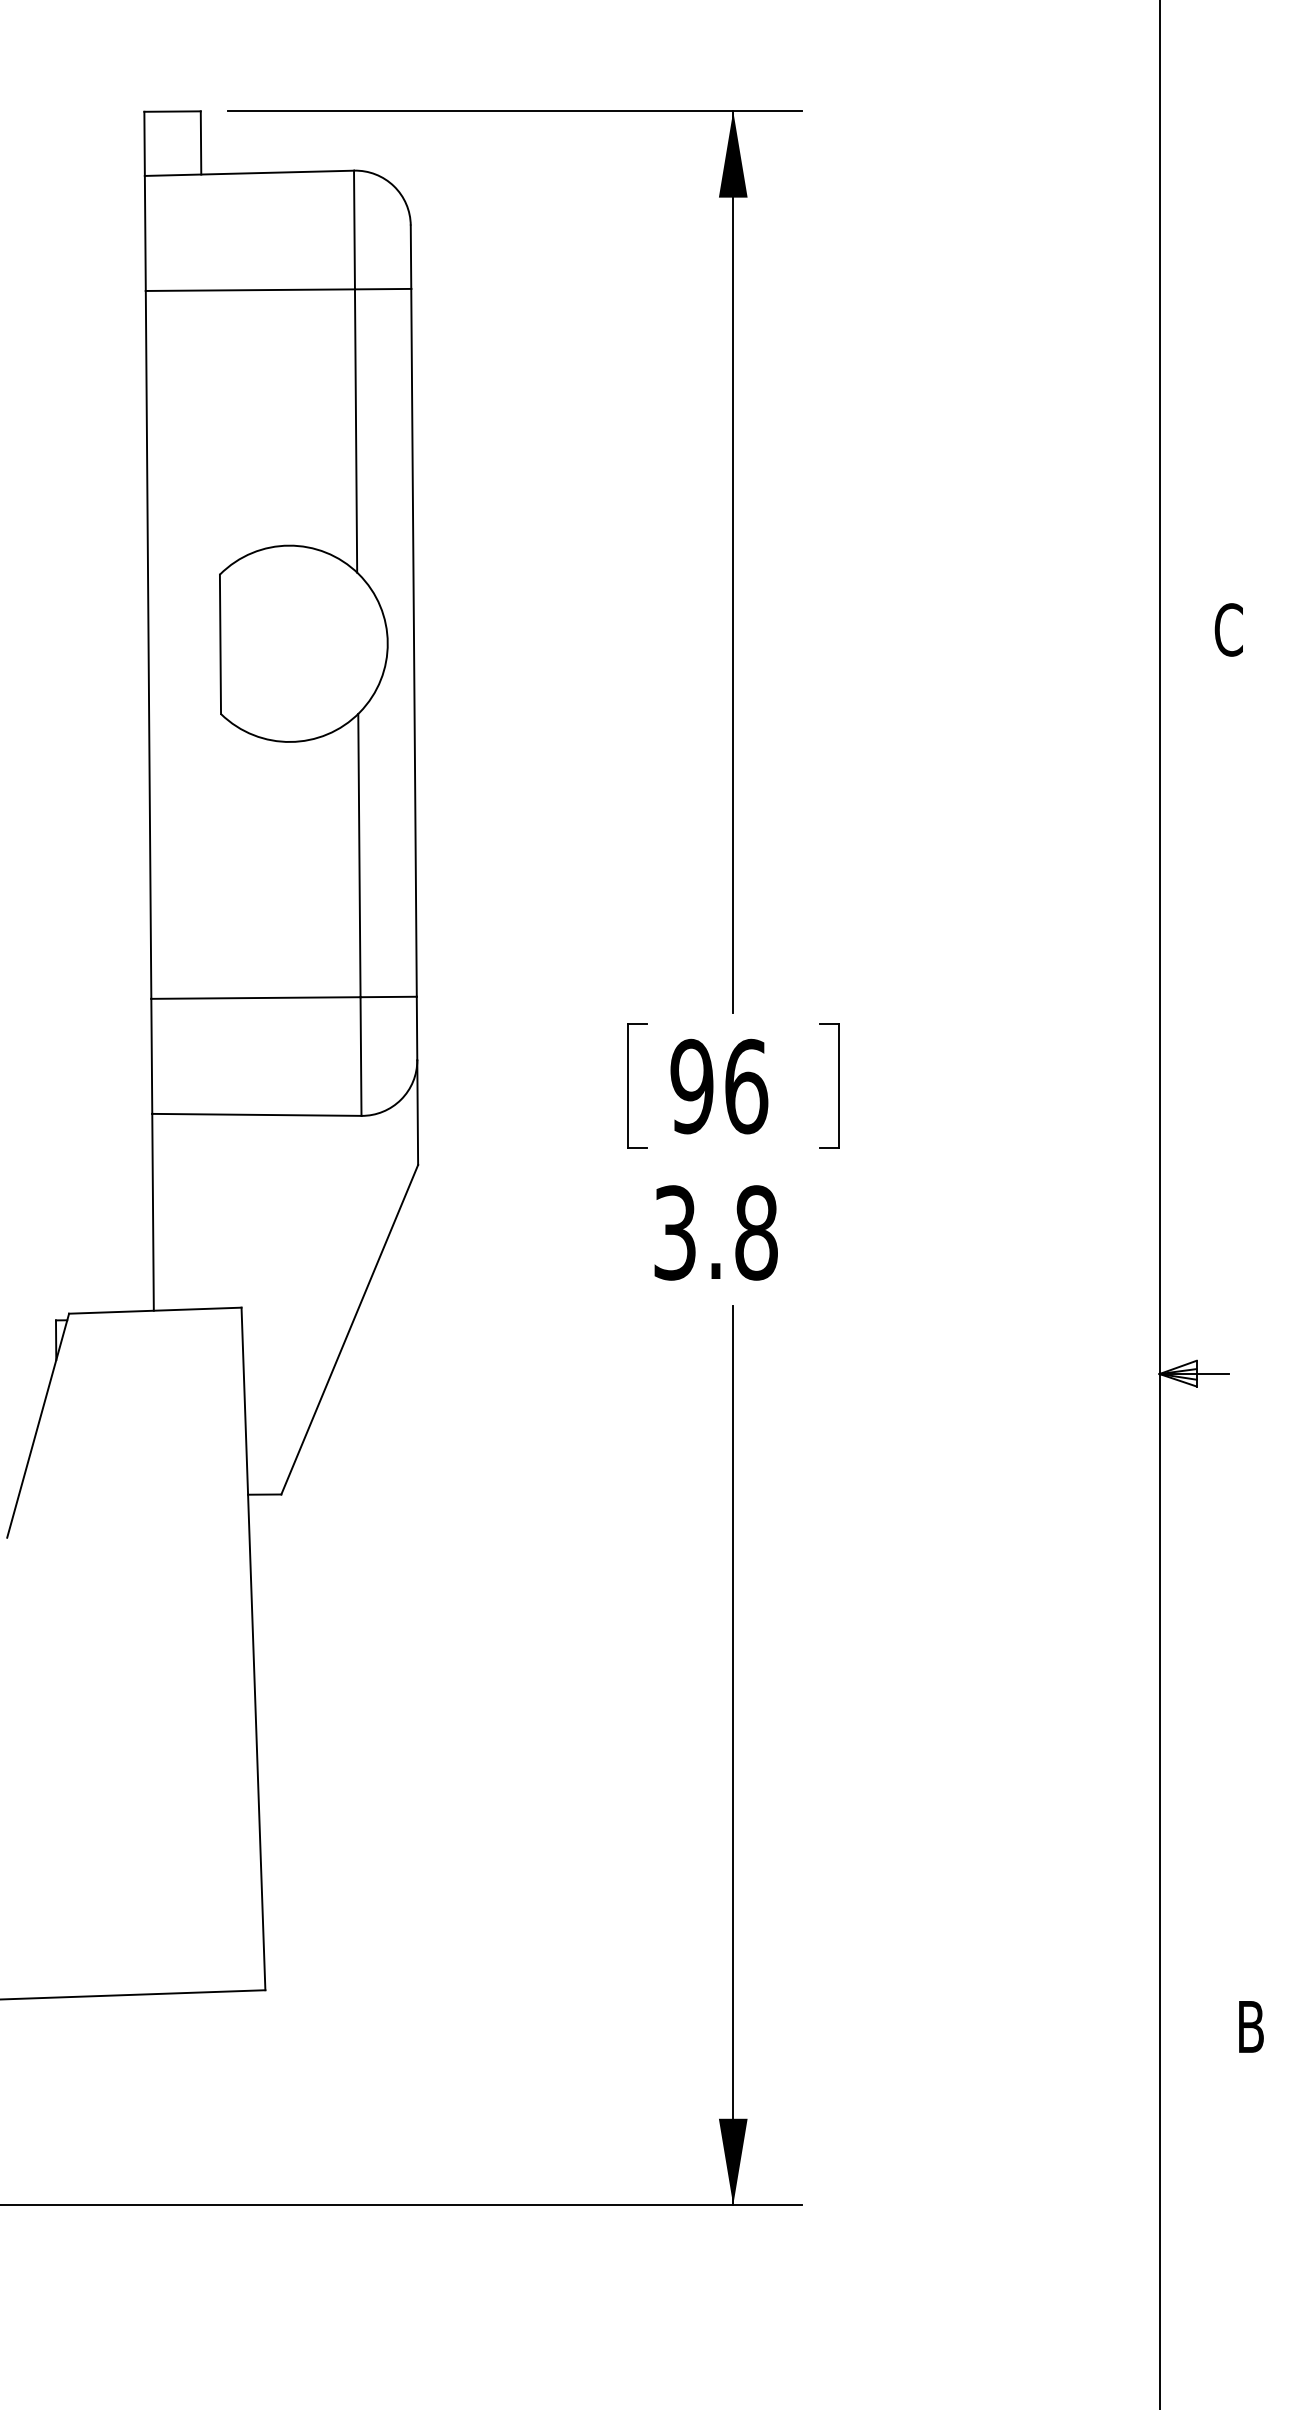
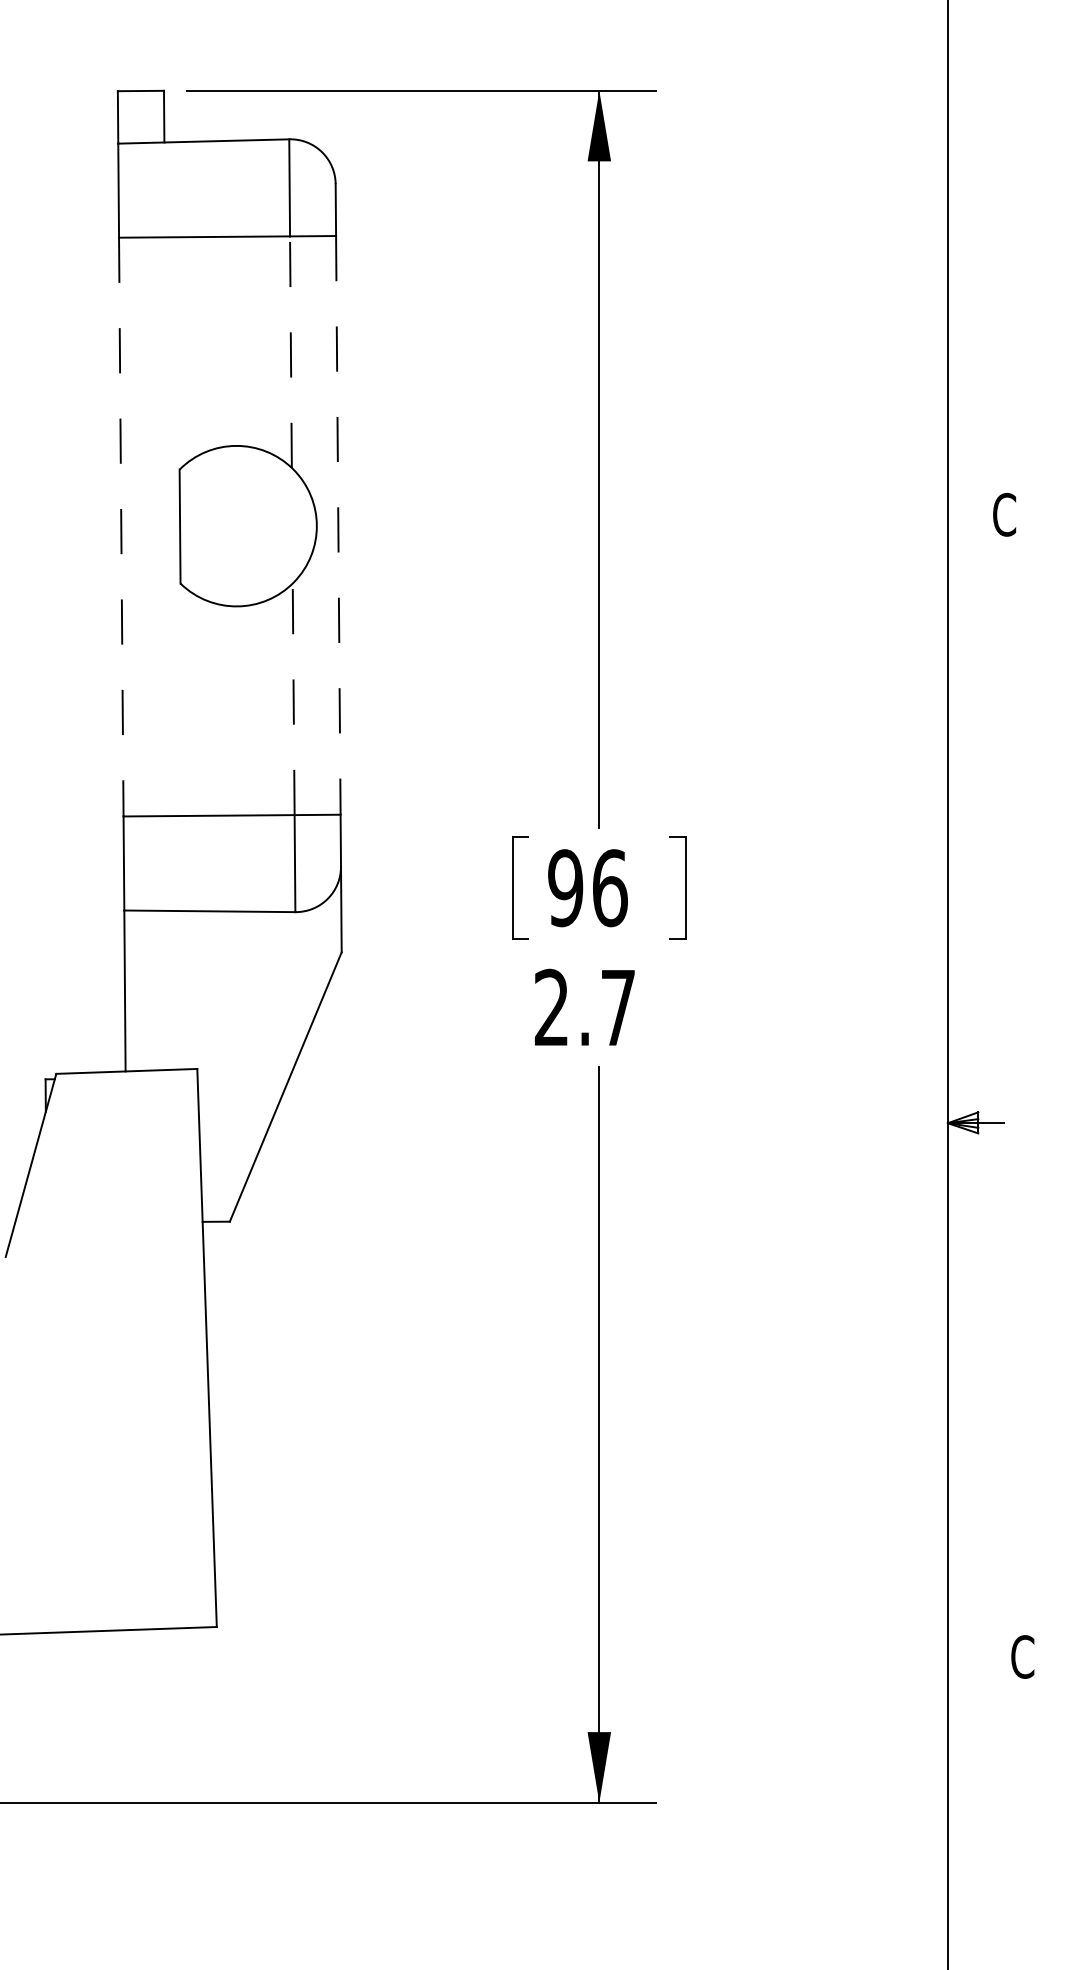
line: (356, 431) -> (291, 352), solid -> dashed
line: (414, 642) -> (338, 525), solid -> dashed
line: (148, 644) -> (121, 526), solid -> dashed
line: (359, 855) -> (293, 699), solid -> dashed
text: (715, 1232) -> (584, 1007), 3.8 -> 2.7
text: (1251, 2026) -> (1023, 1656), B -> C

